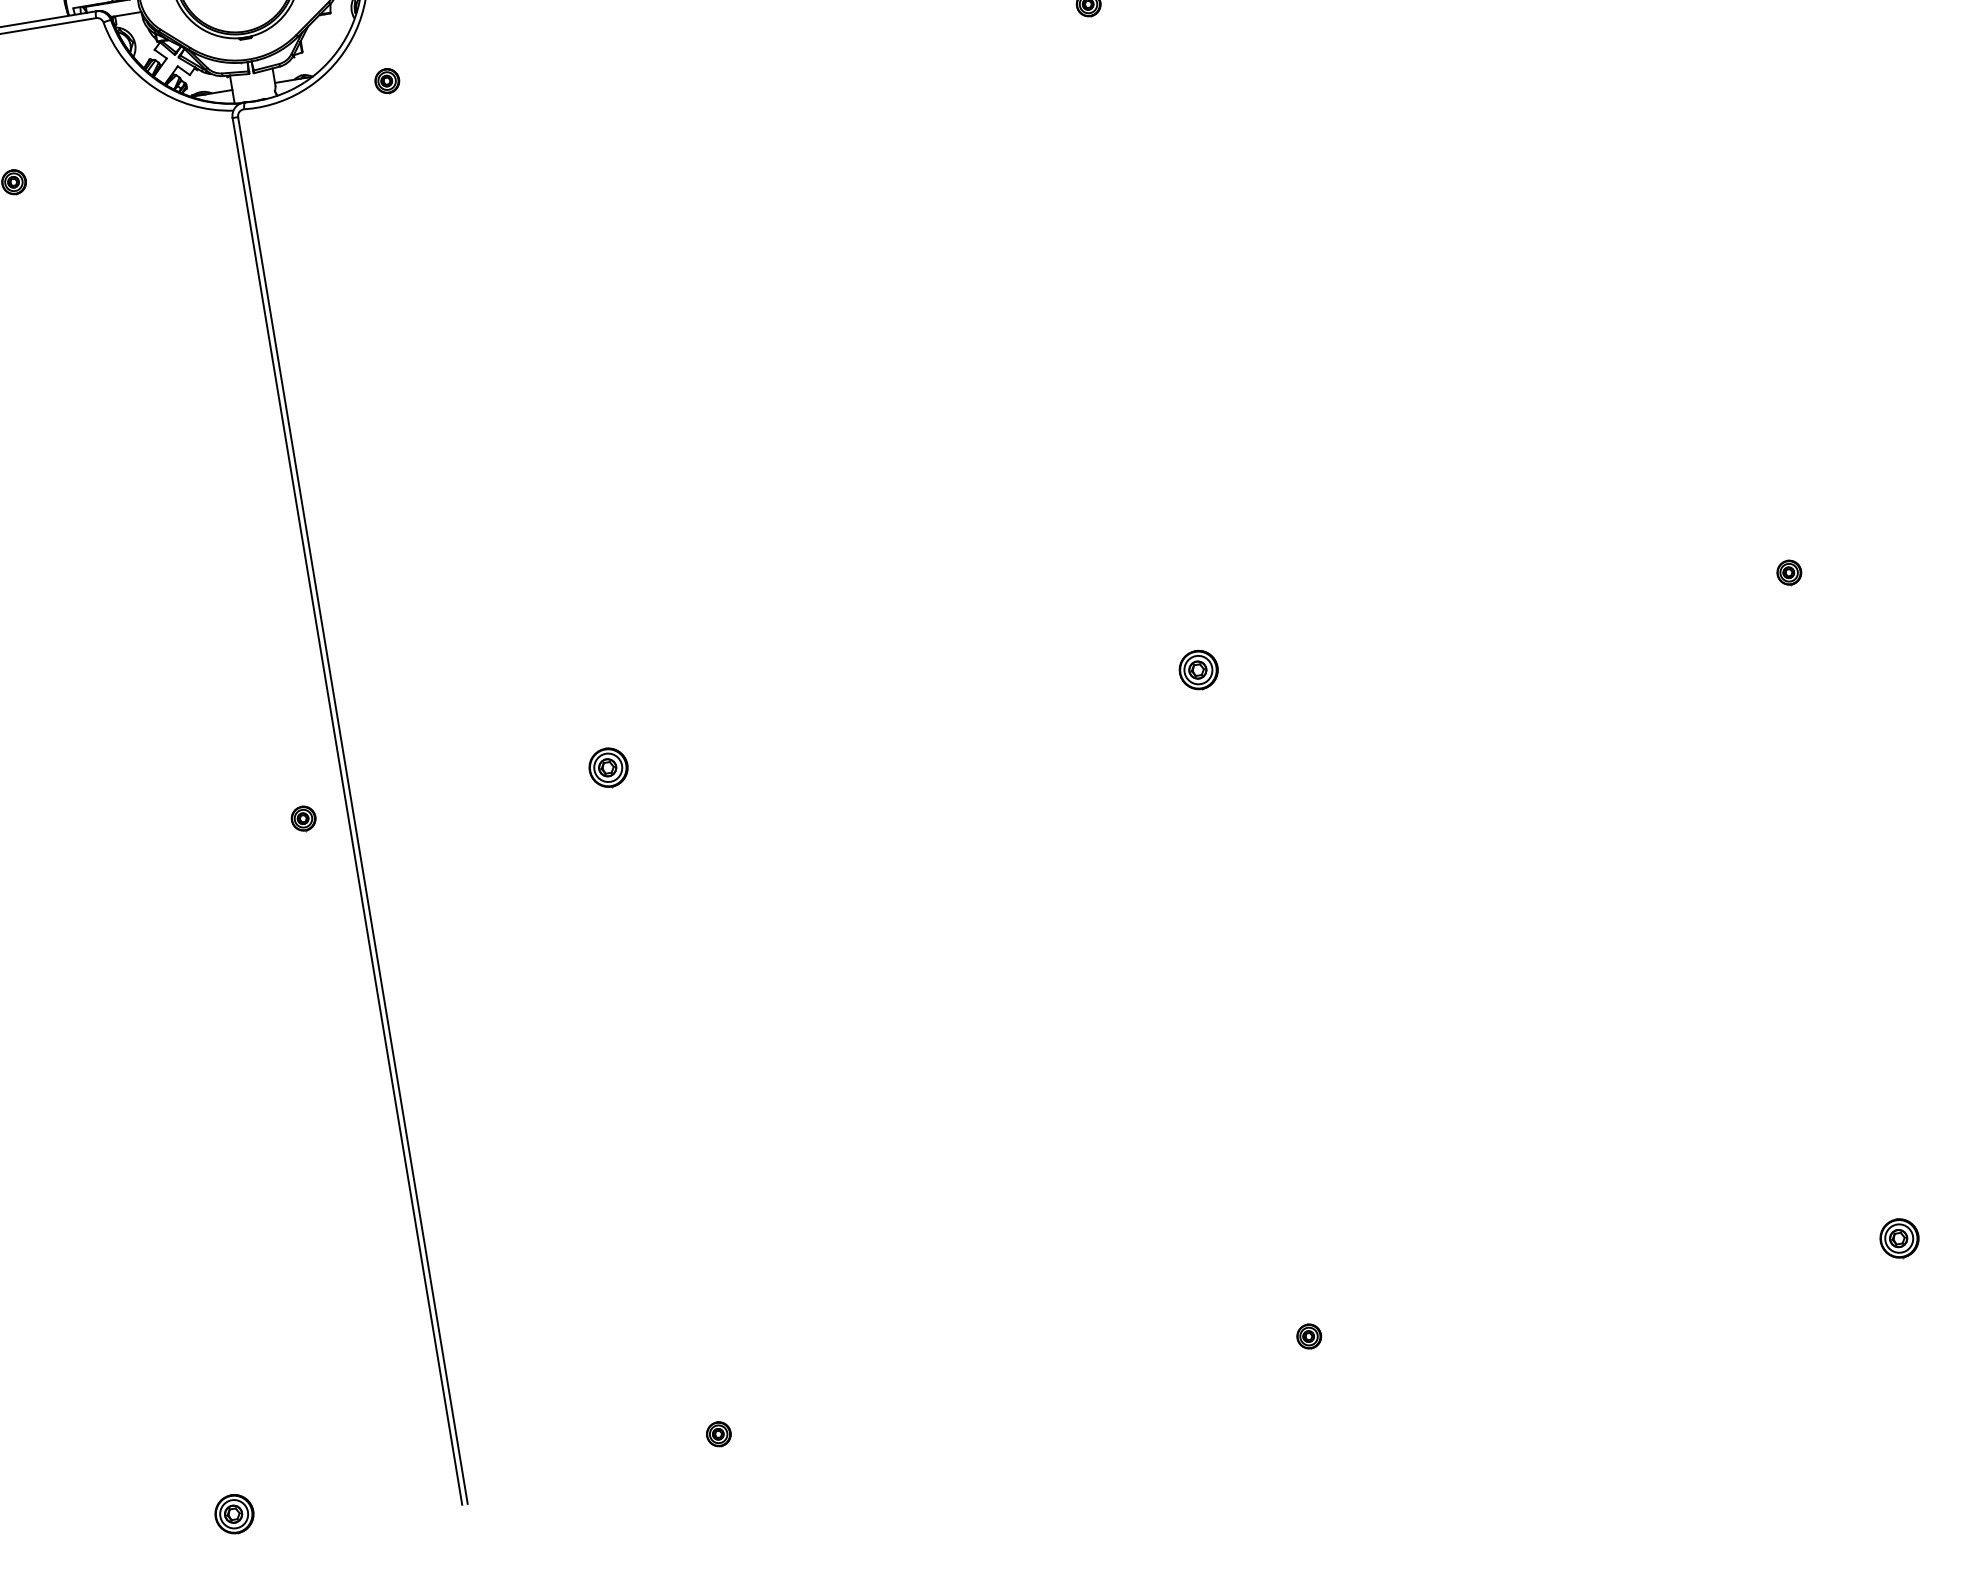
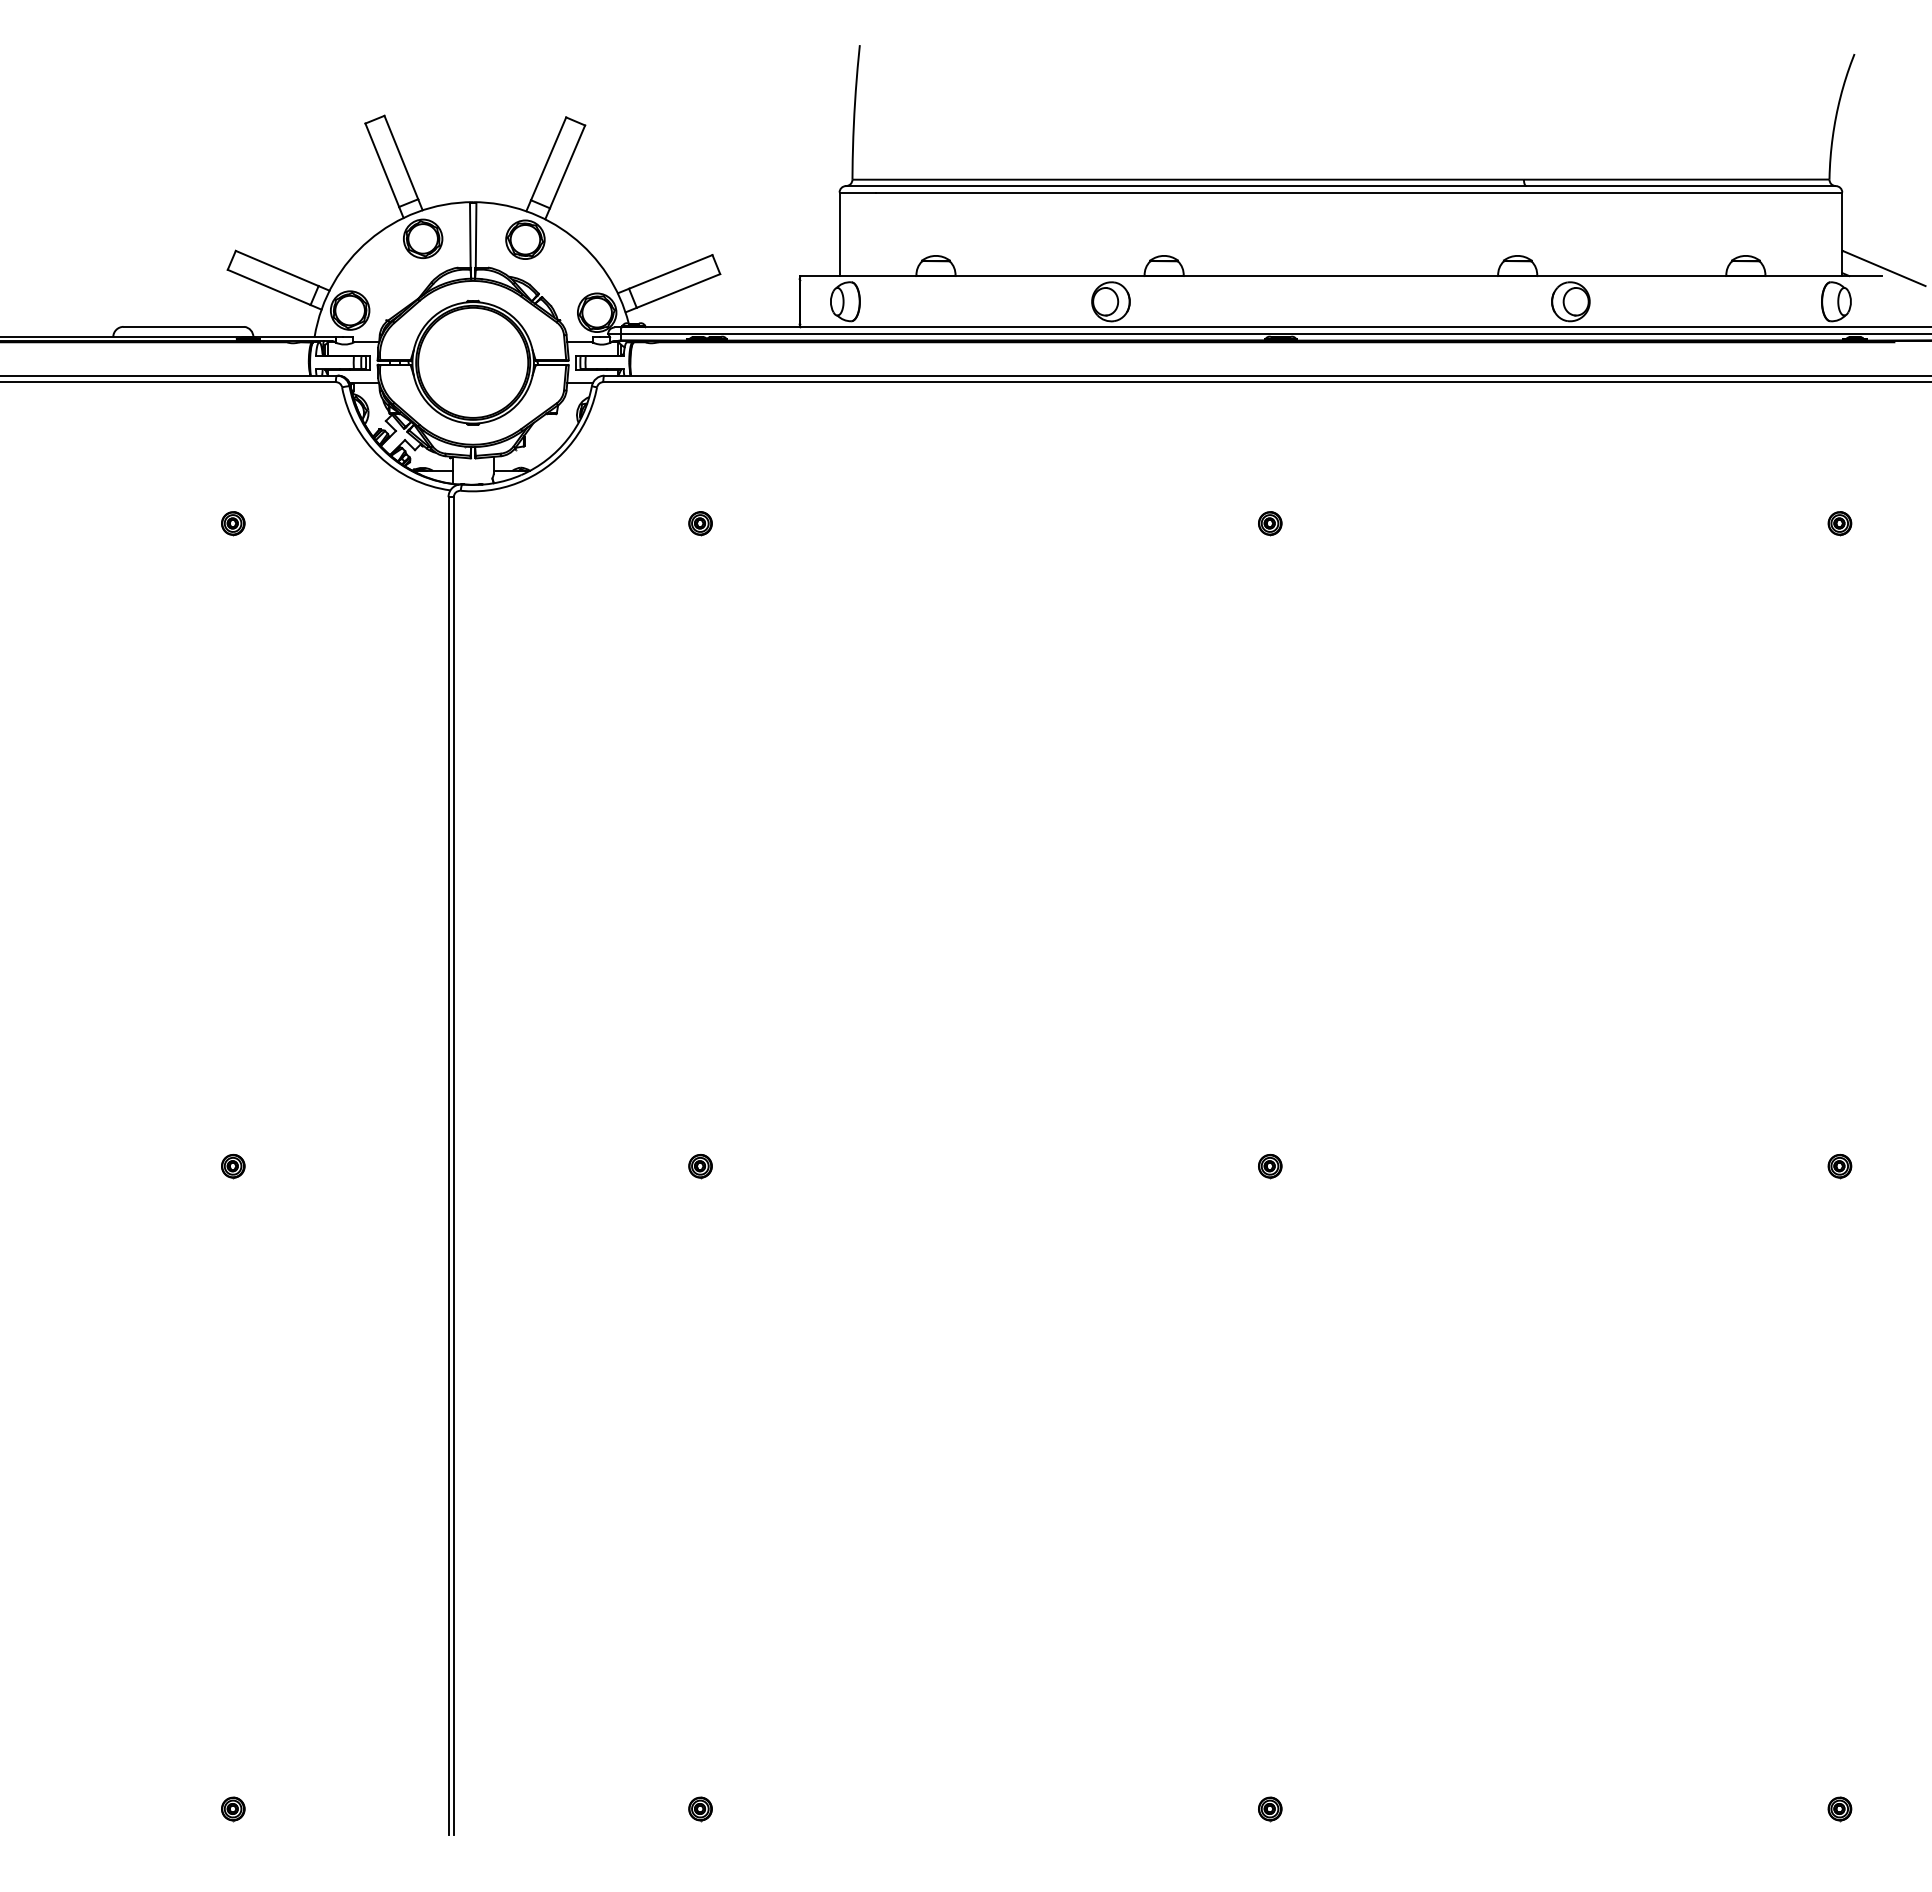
part: (387, 81) -> (700, 523), moved
part: (1199, 670) -> (1270, 1166), size x0.62
part: (608, 768) -> (700, 1166), size x0.62
part: (303, 818) -> (233, 1166), moved
part: (1899, 1239) -> (1839, 1809), size x0.62
part: (234, 1514) -> (233, 1809), size x0.62

